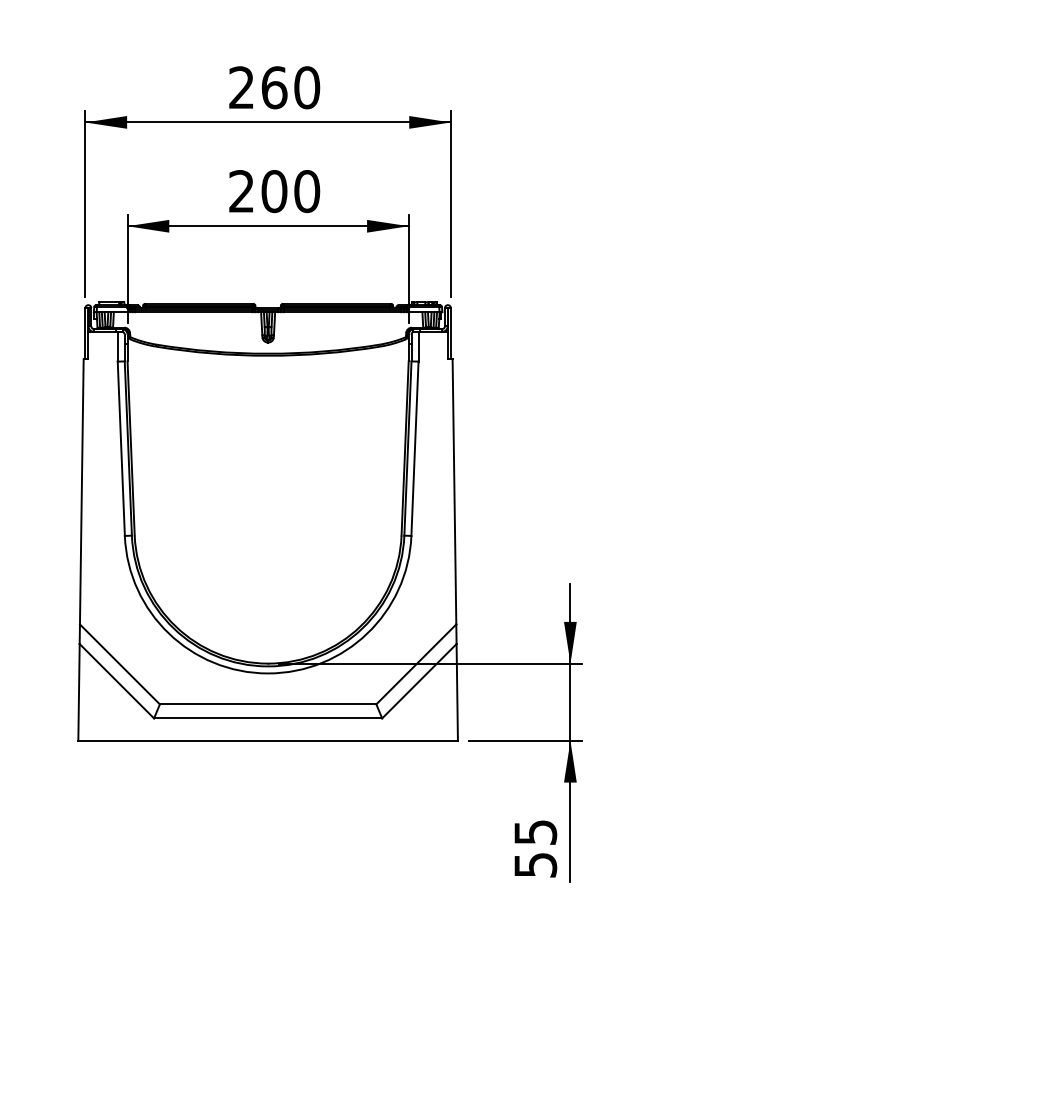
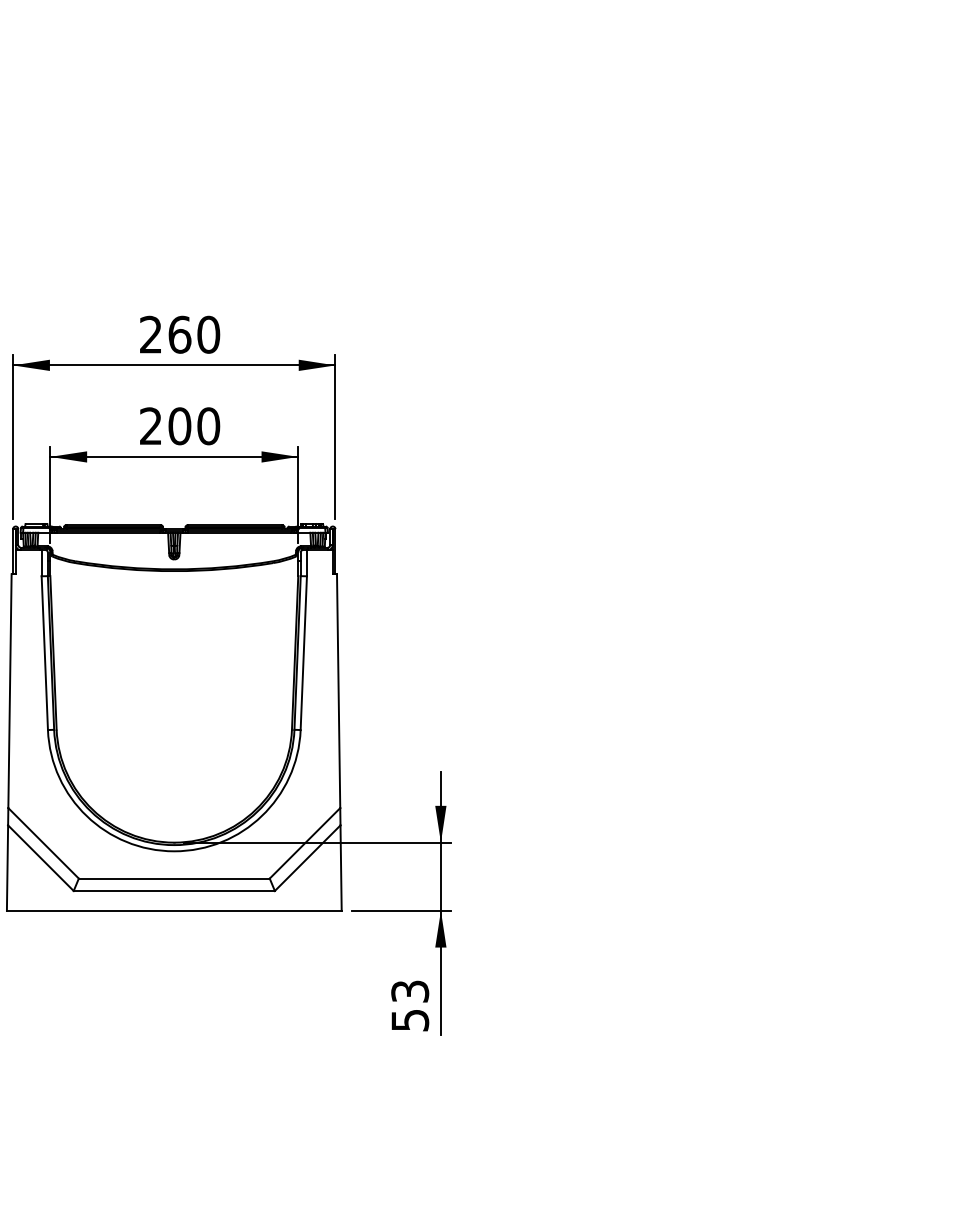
text: (534, 831) -> (409, 990), 55 -> 53

